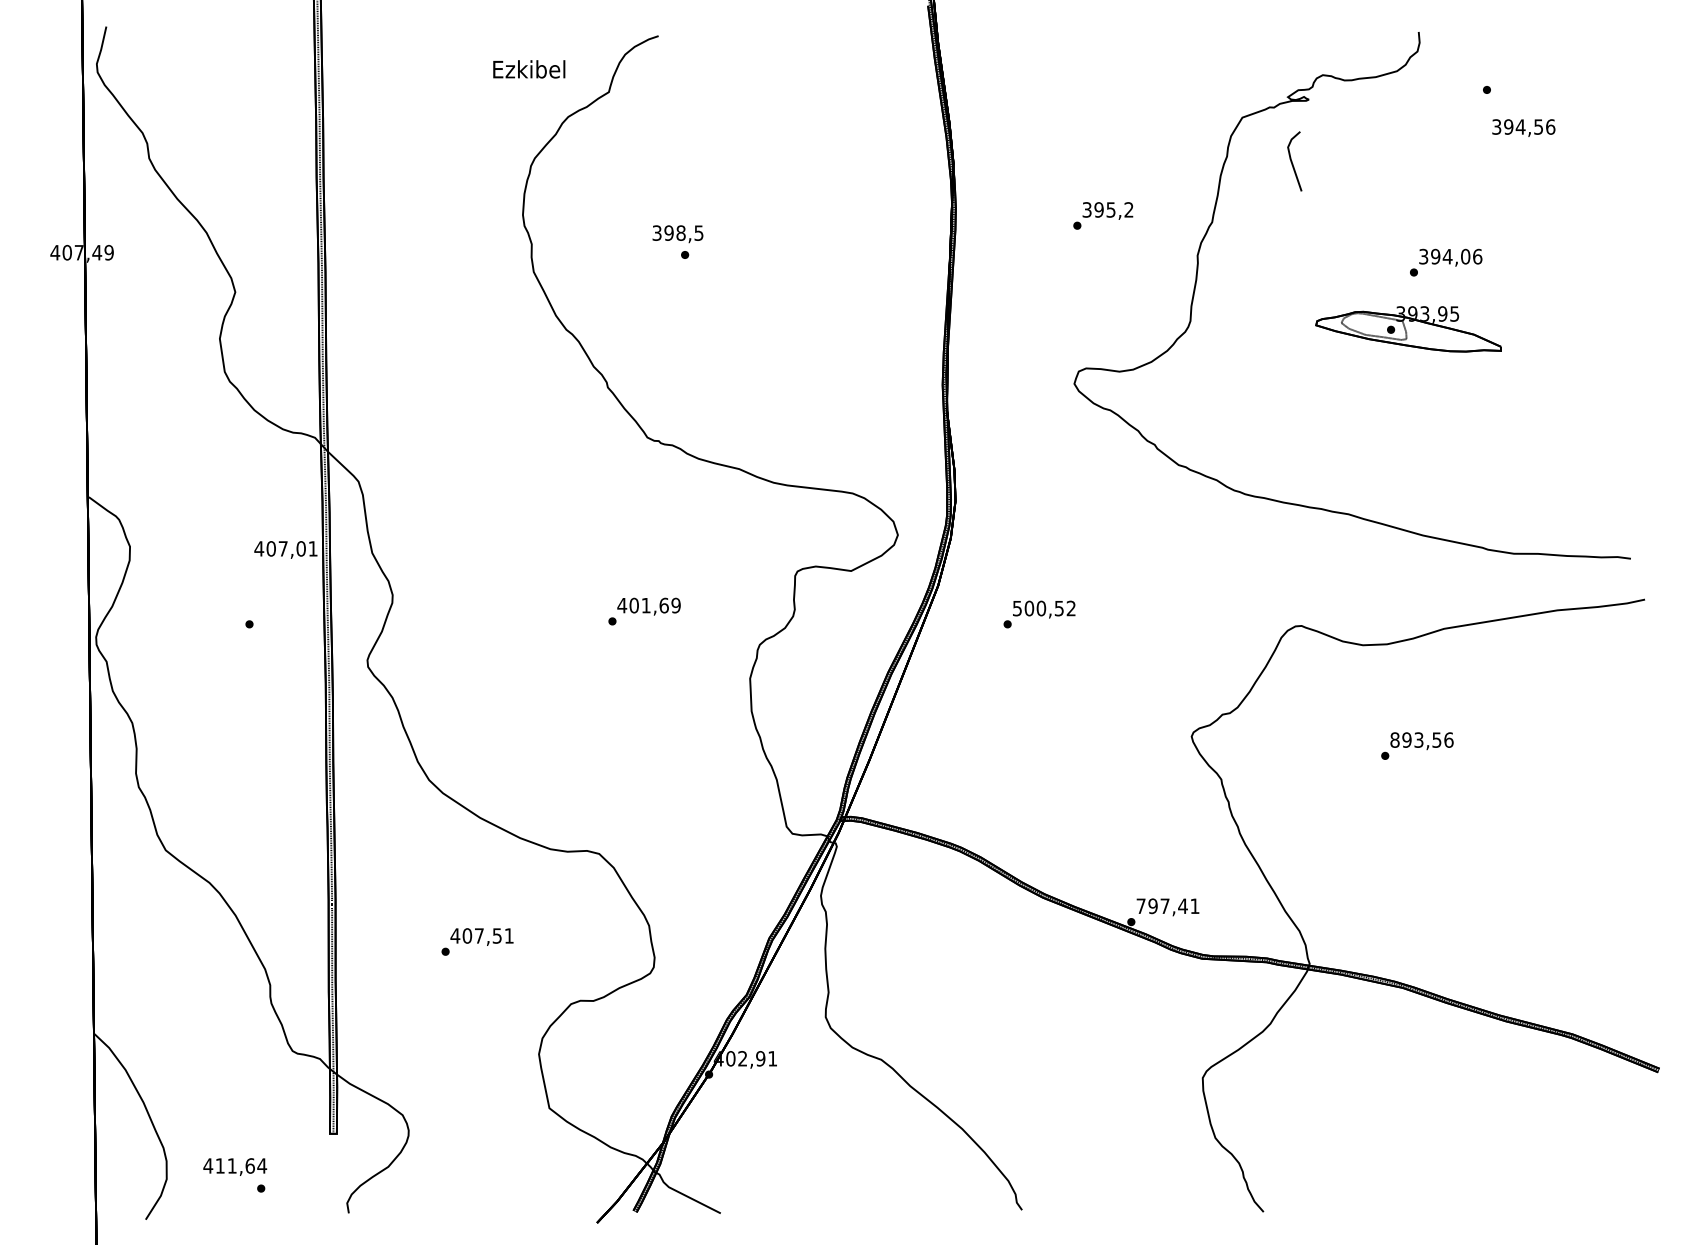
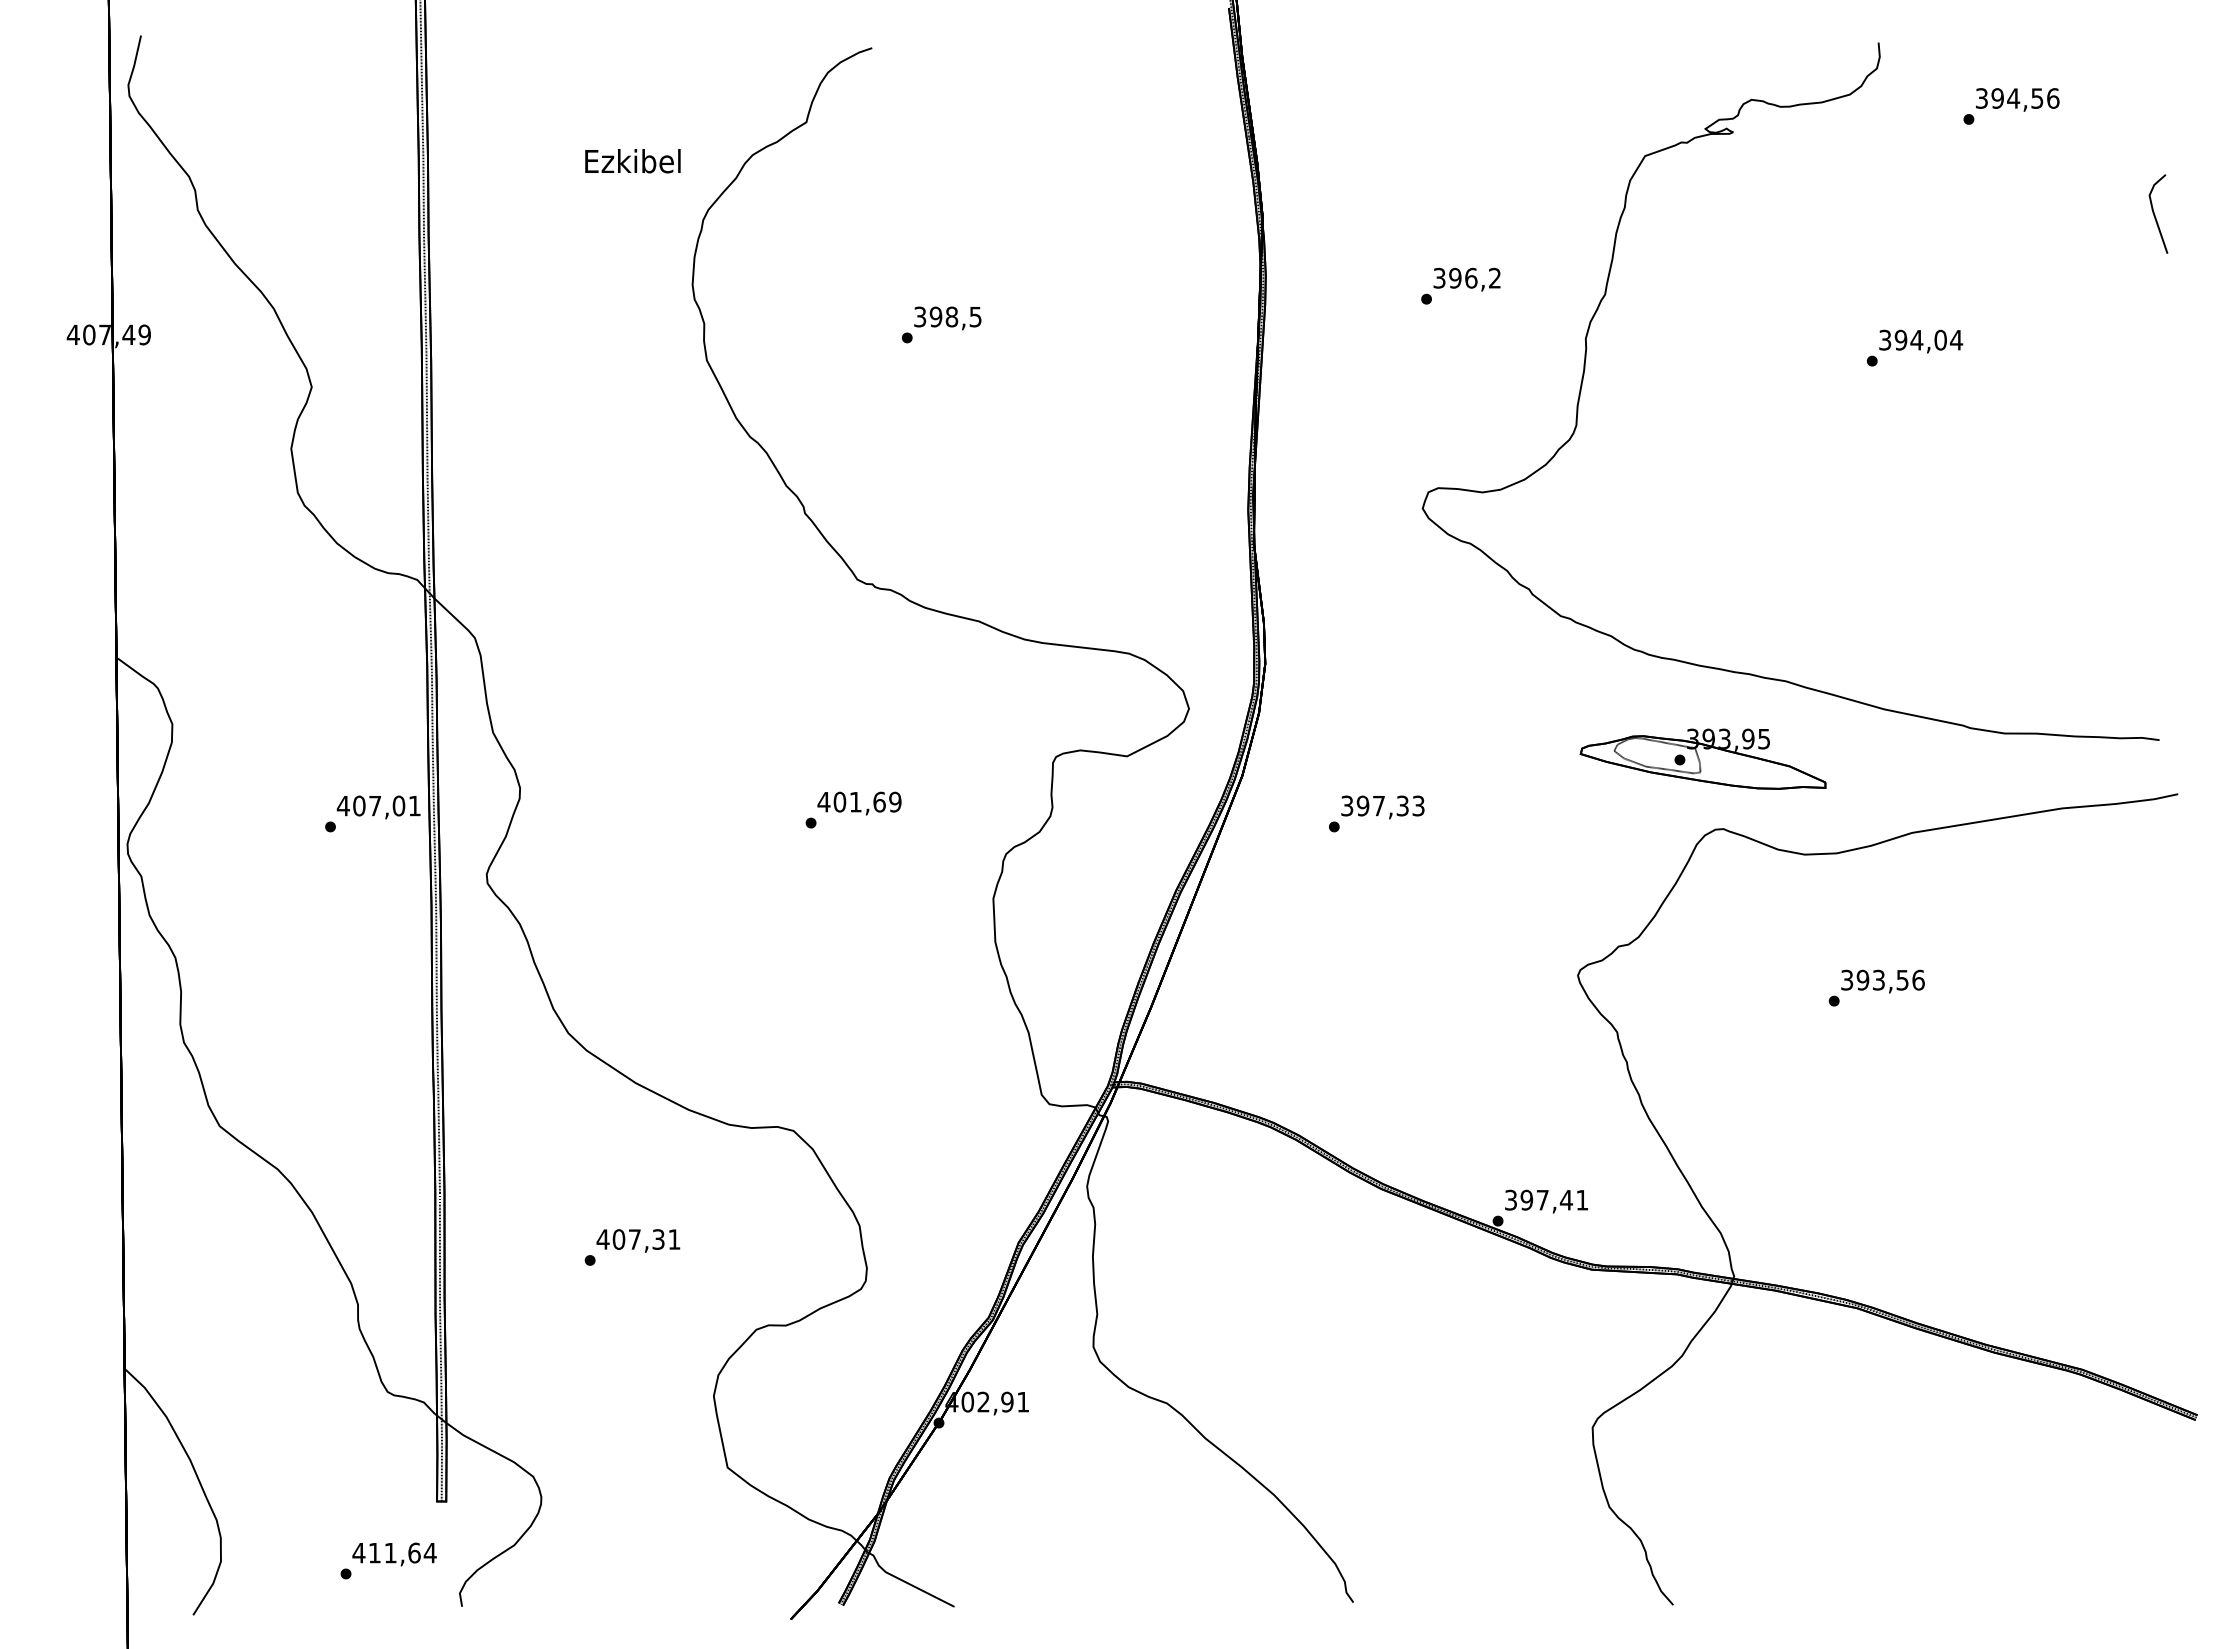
text: (528, 69) -> (632, 161), moved
text: (1523, 127) -> (2017, 99), moved
line: (1292, 161) -> (2155, 214), moved
text: (1111, 209) -> (1471, 277), 395,2 -> 396,2
text: (677, 234) -> (947, 318), moved
text: (1477, 256) -> (1956, 339), 394,06 -> 394,04
part: (1408, 328) -> (1702, 758), moved
text: (285, 549) -> (378, 807), moved
text: (1044, 608) -> (1382, 805), 500,52 -> 397,33
text: (1395, 739) -> (1847, 979), 893,56 -> 393,56
text: (1140, 905) -> (1510, 1199), 797,41 -> 397,41
text: (497, 935) -> (658, 1239), 407,51 -> 407,31
text: (235, 1167) -> (394, 1554), moved

